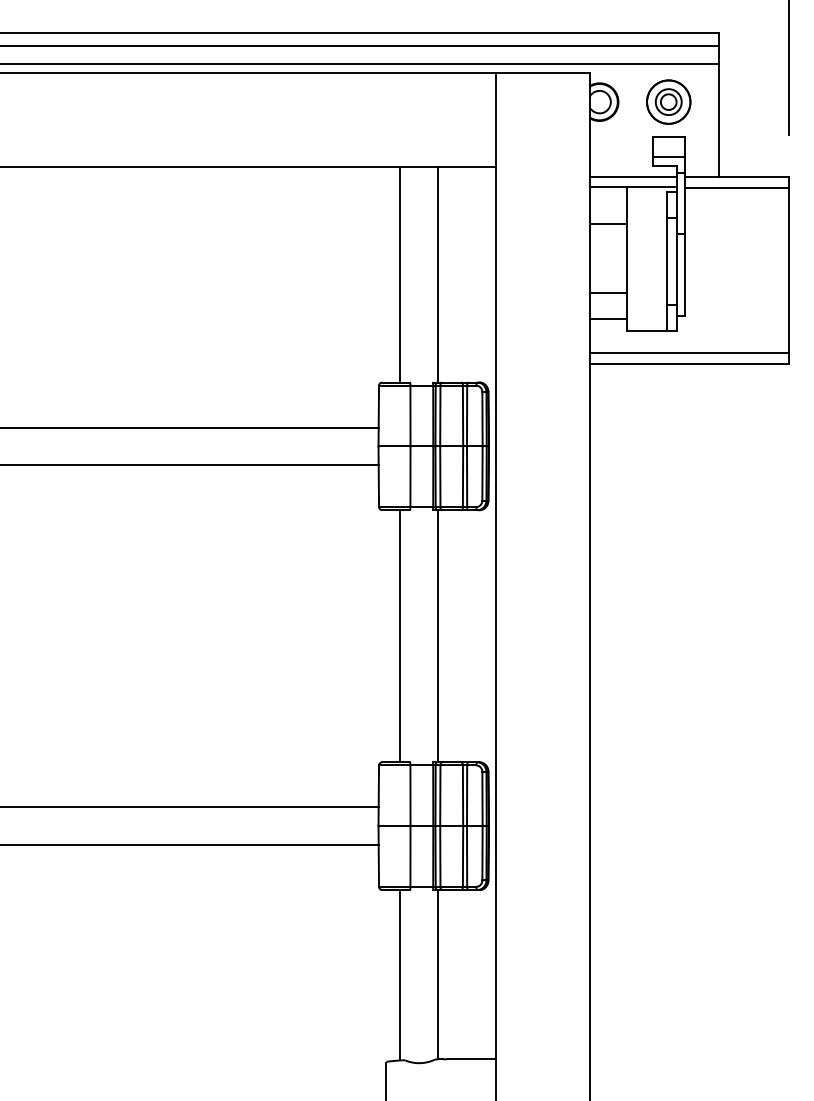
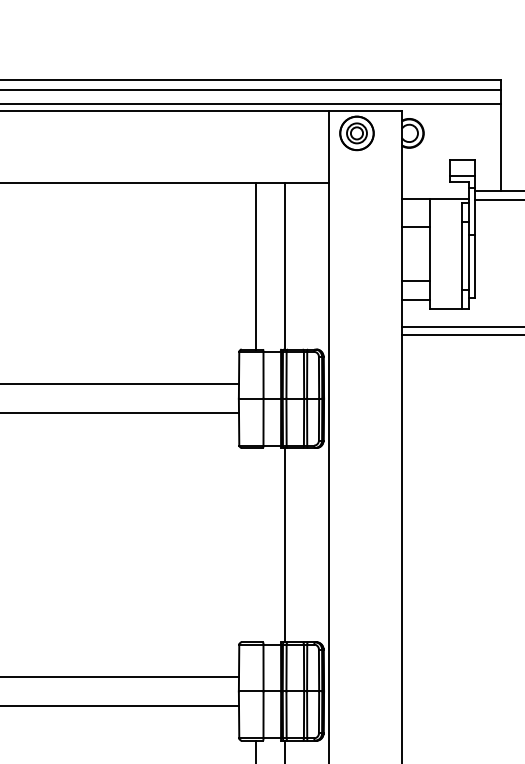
part: (668, 101) -> (356, 132), moved
line: (632, 177) -> (434, 191), removed
line: (400, 636) -> (255, 545), removed

